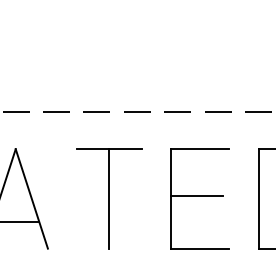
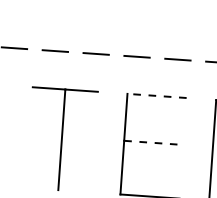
line: (199, 149) -> (156, 96), solid -> dashed
line: (197, 195) -> (151, 142), solid -> dashed

